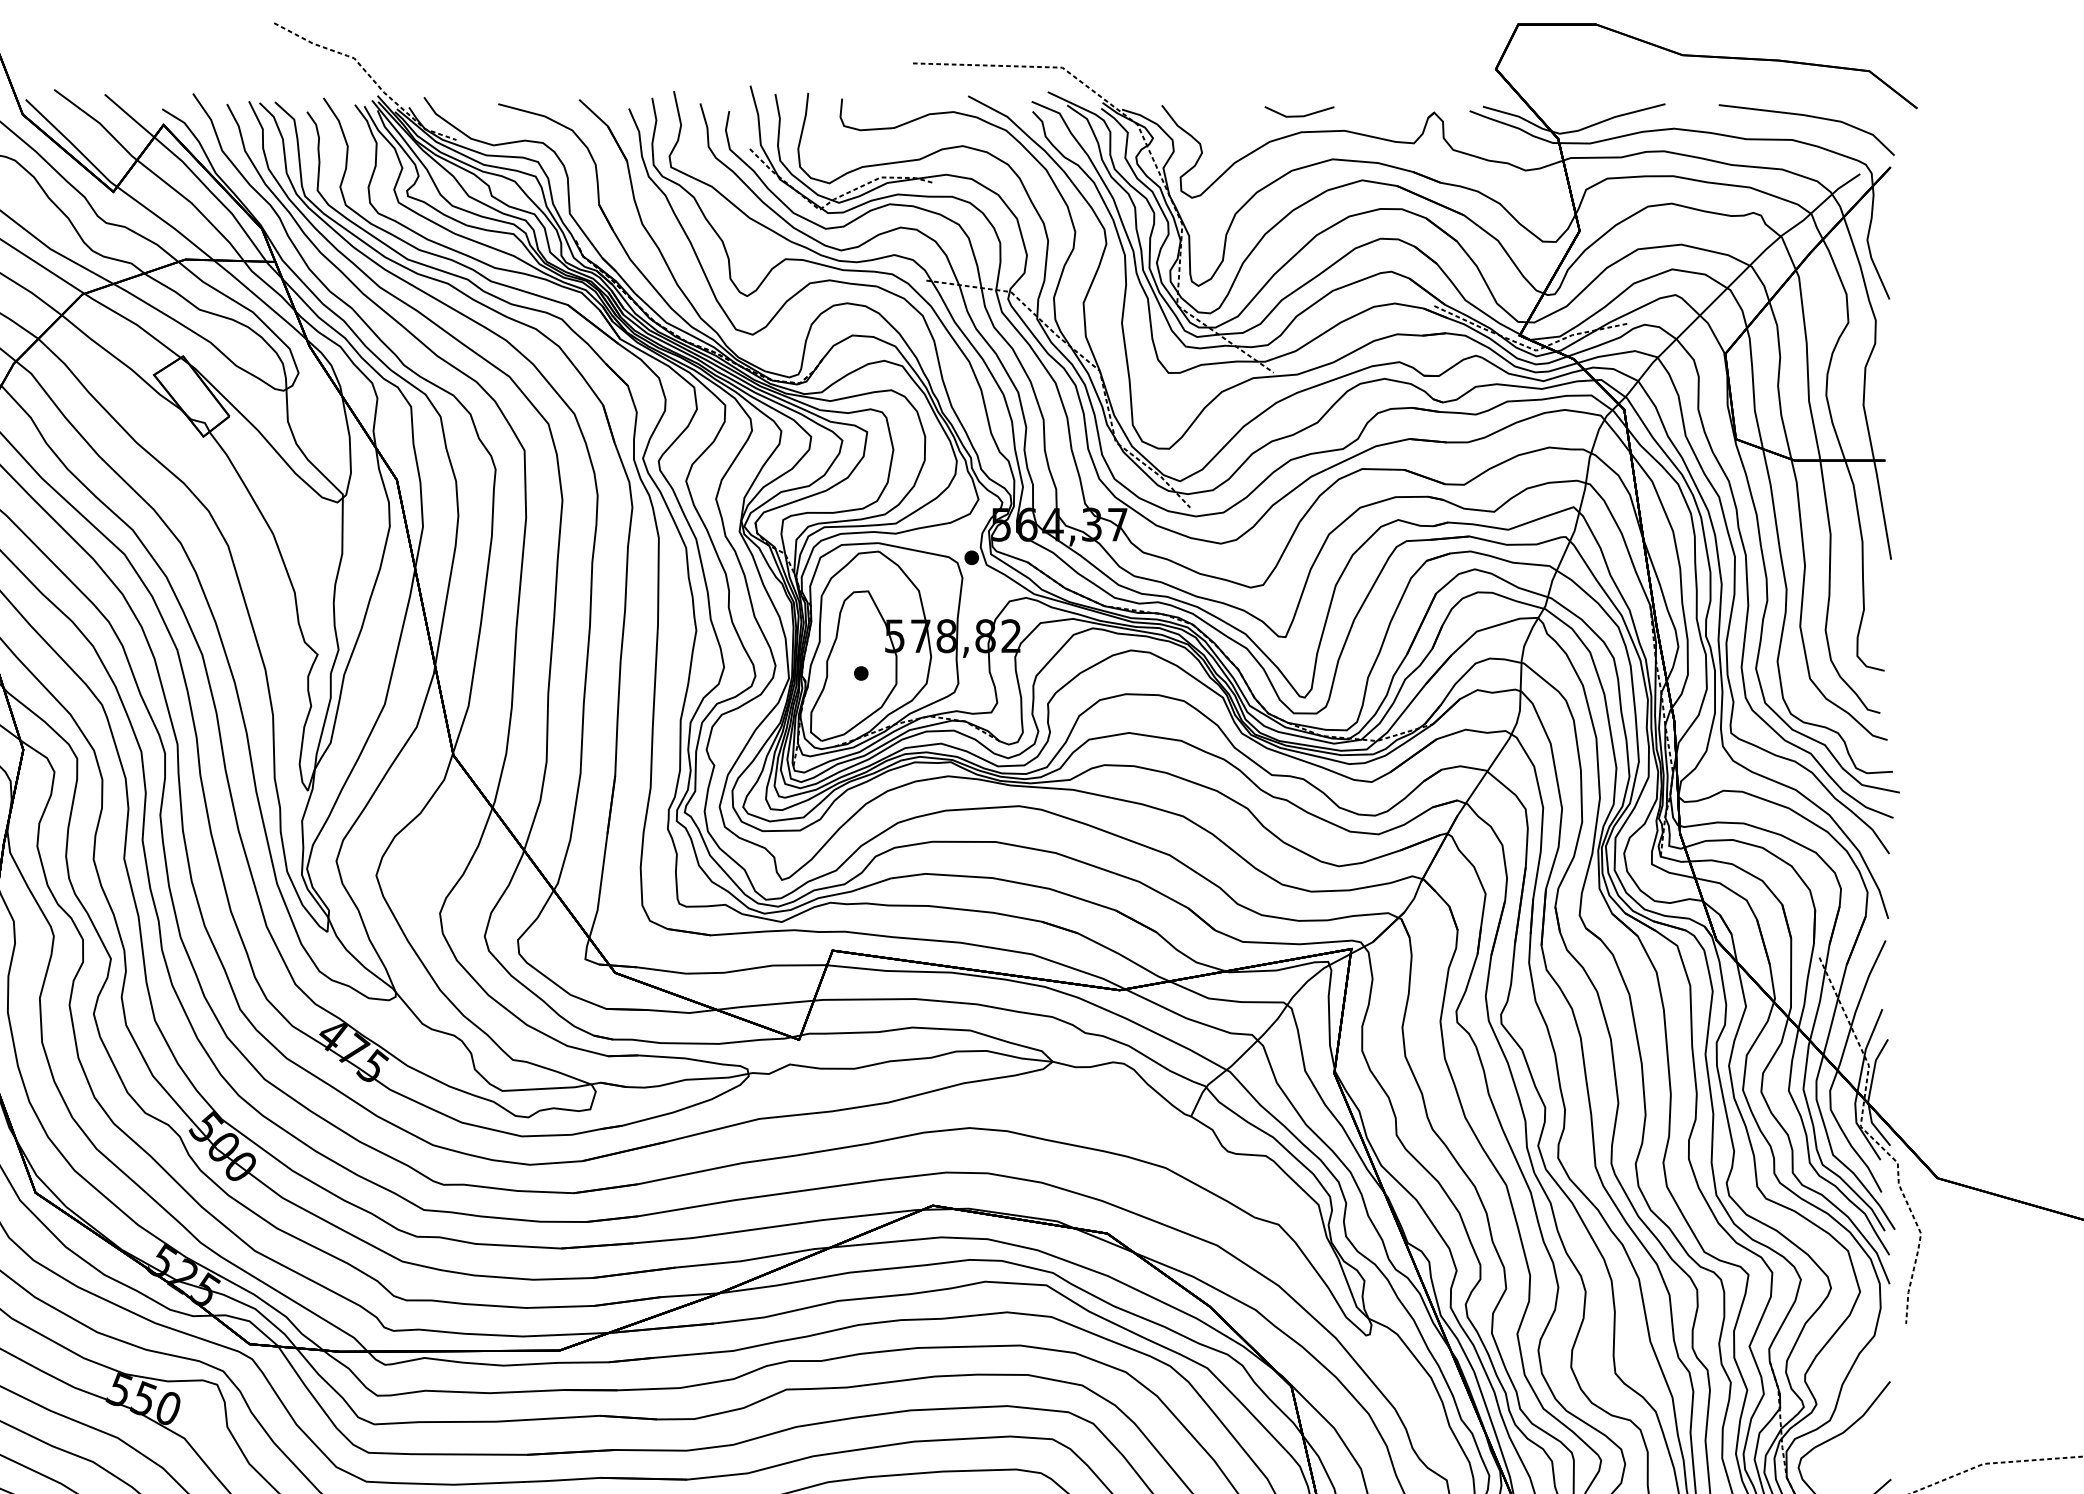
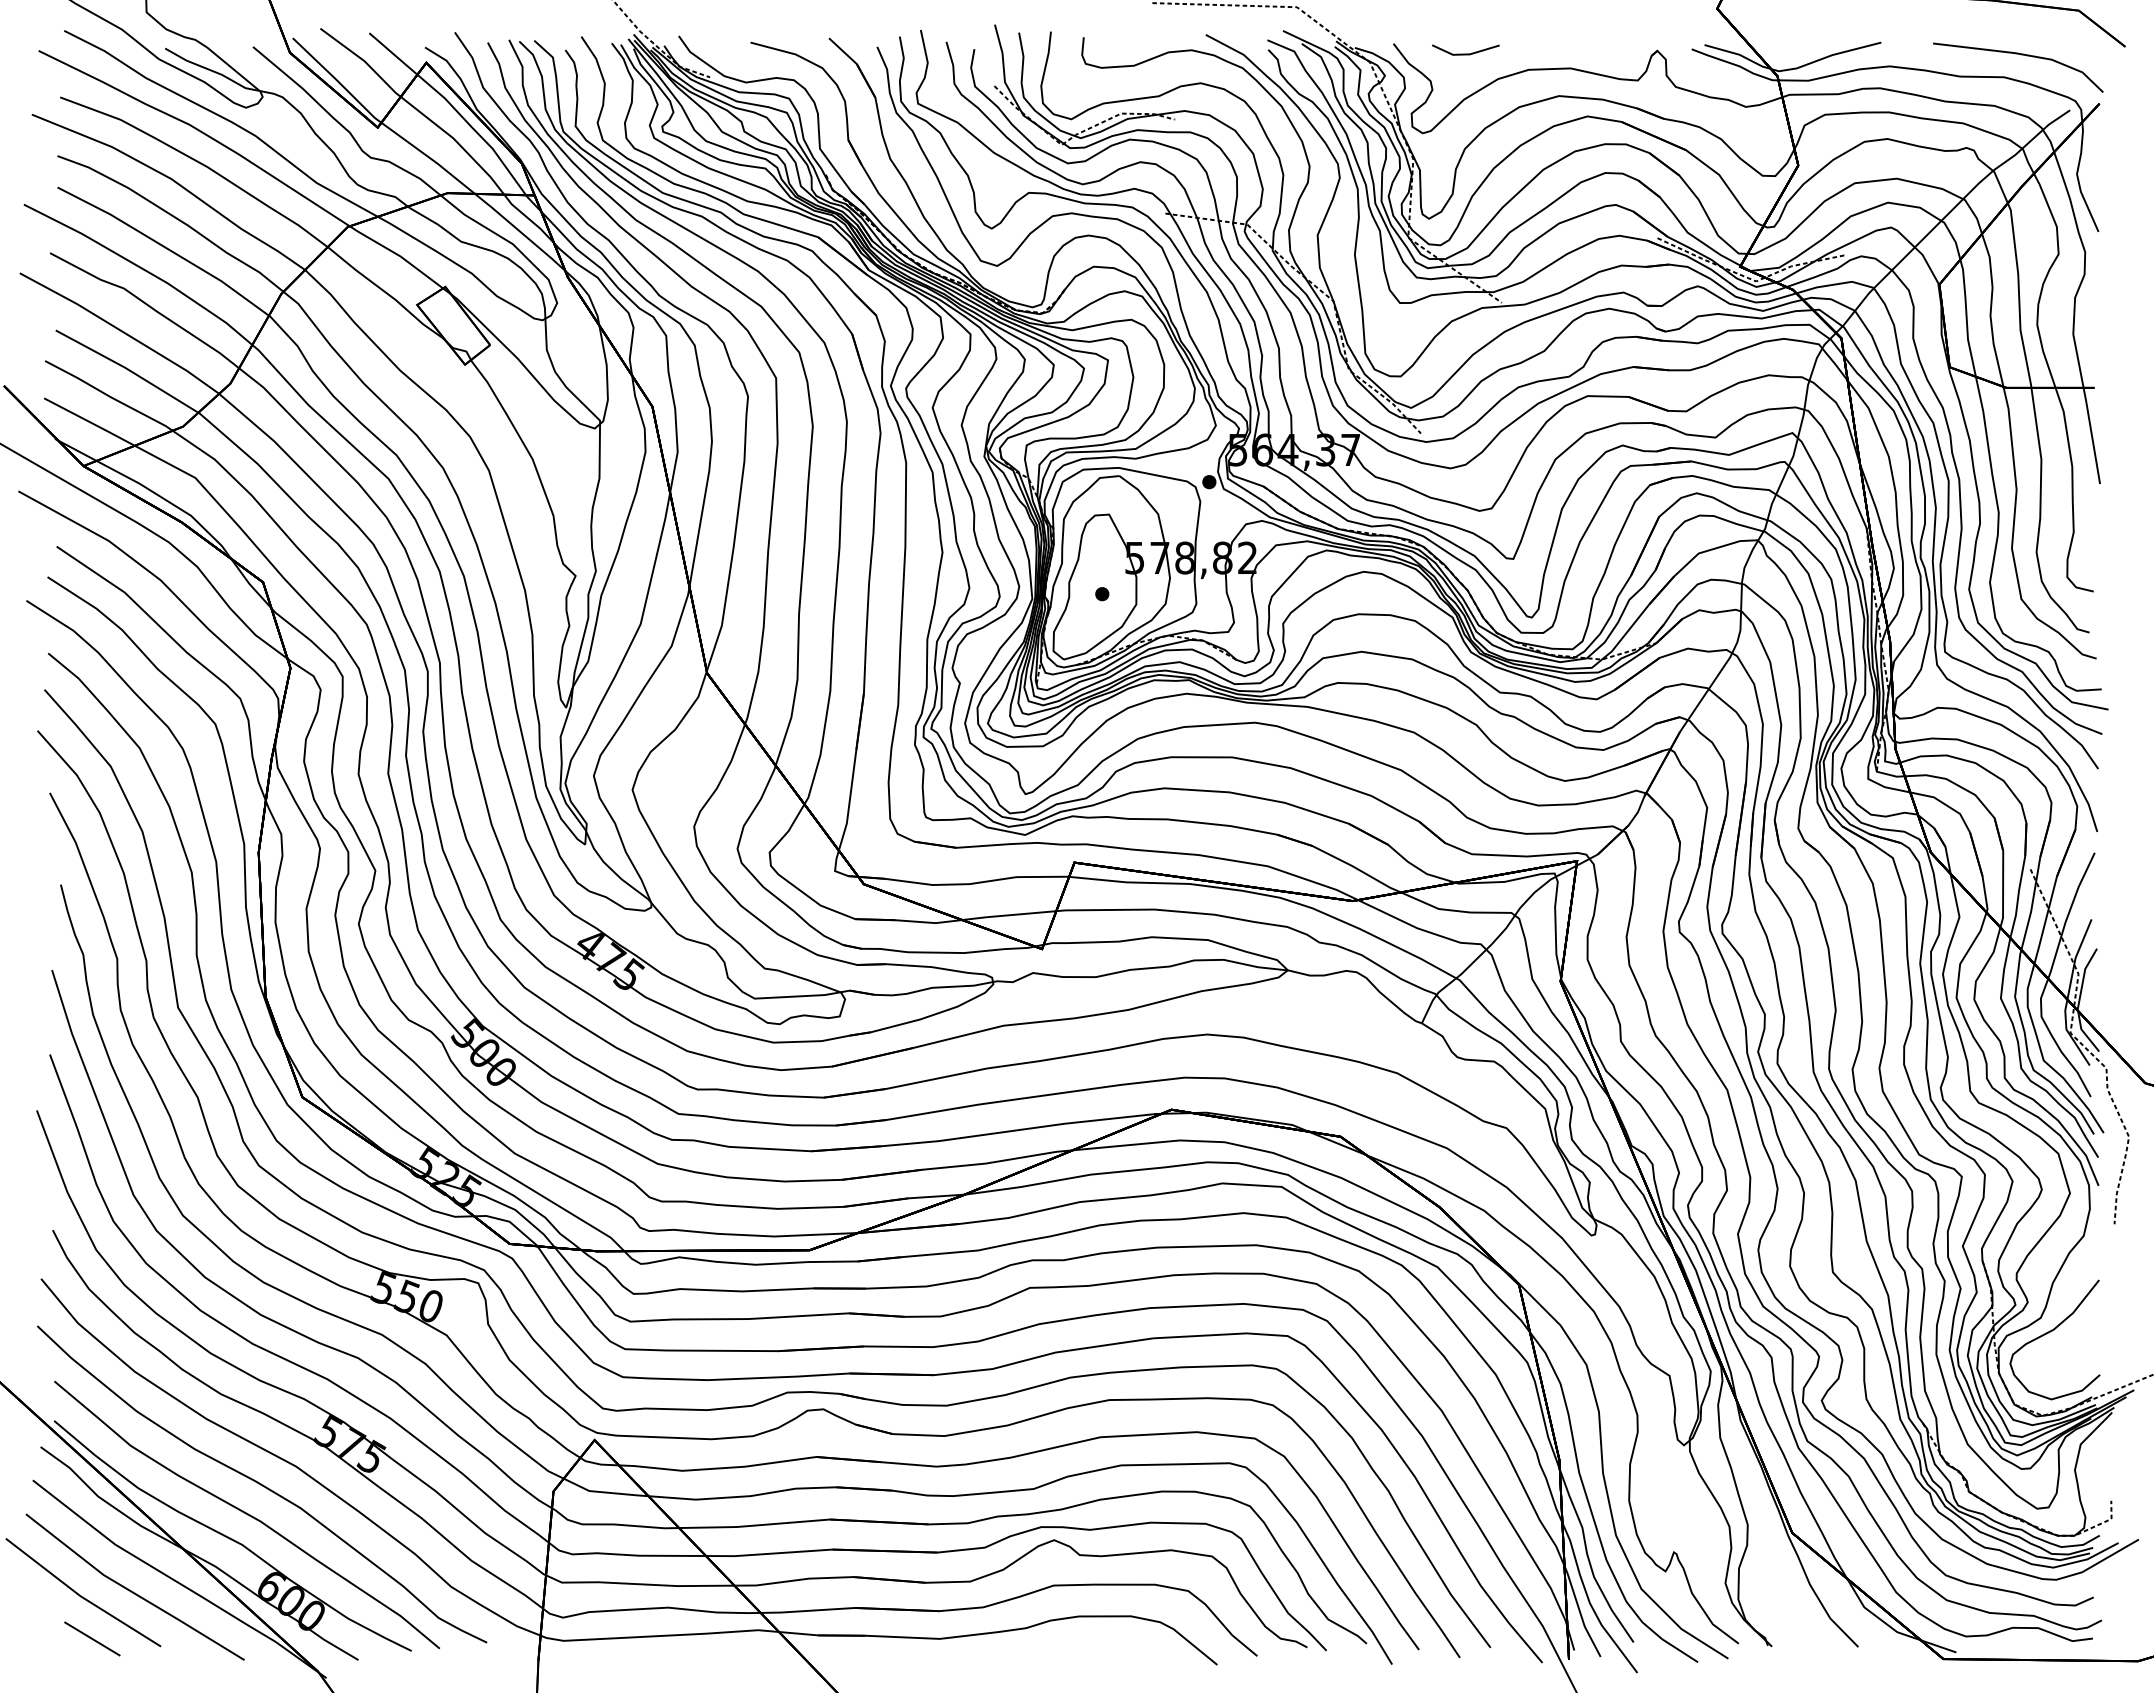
line: (1299, 115) -> (1465, 53), moved

